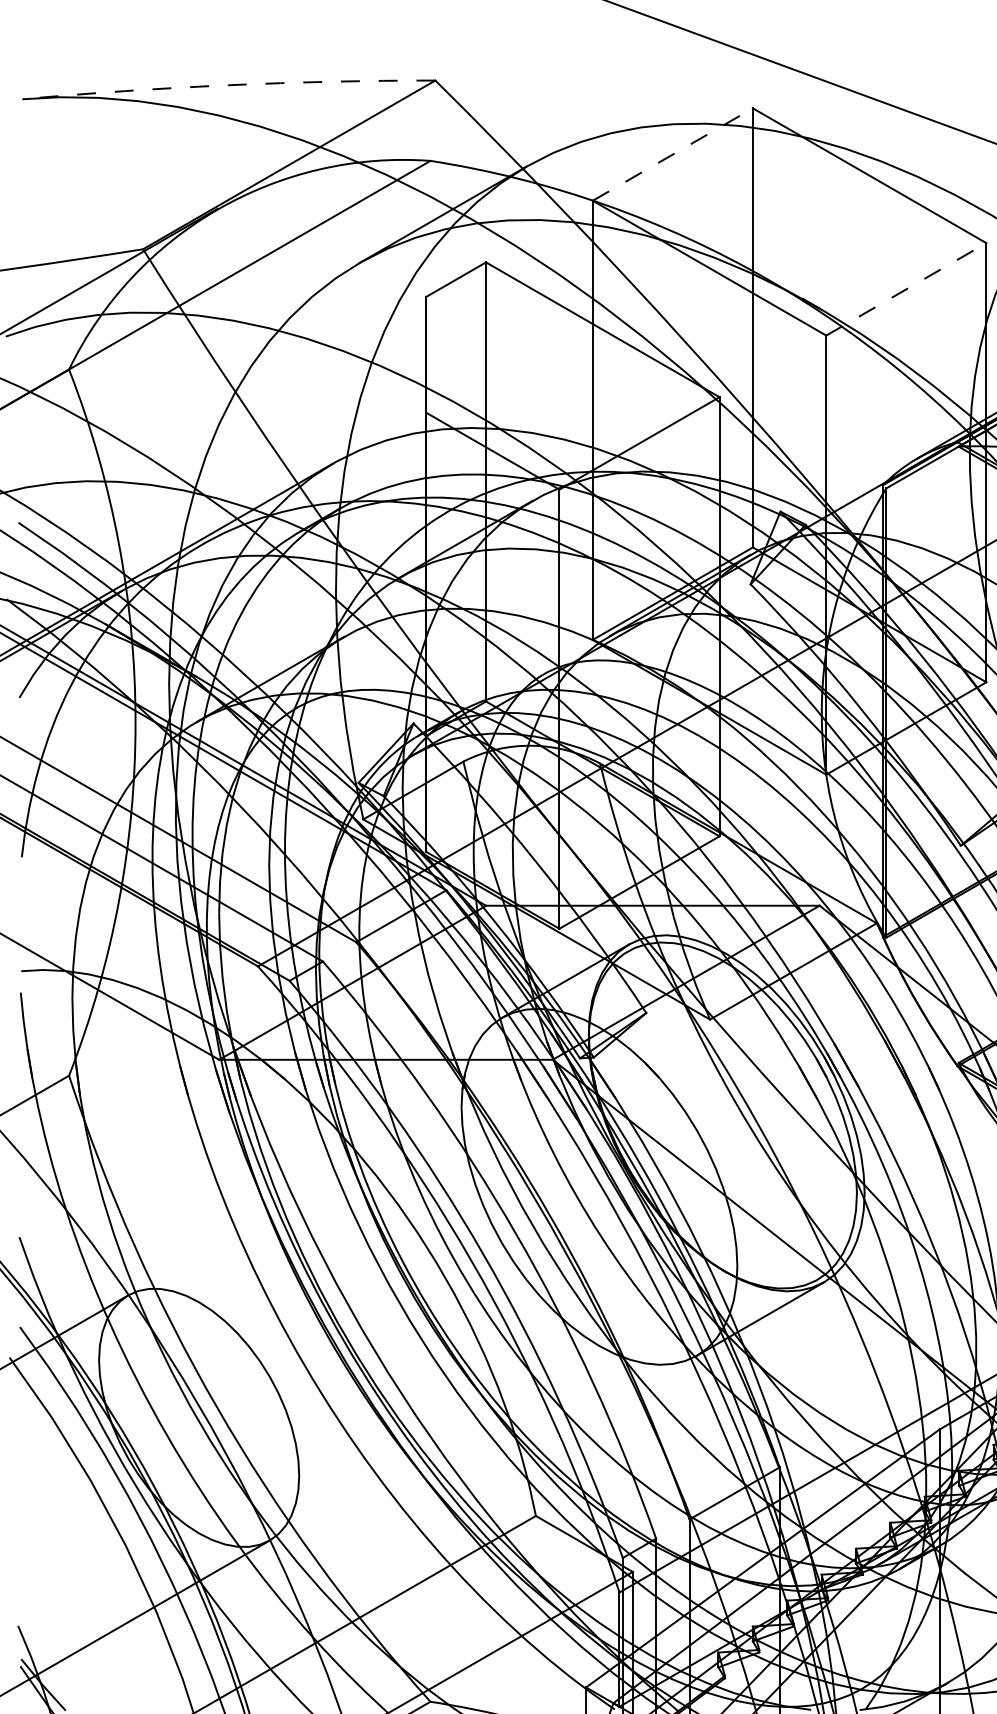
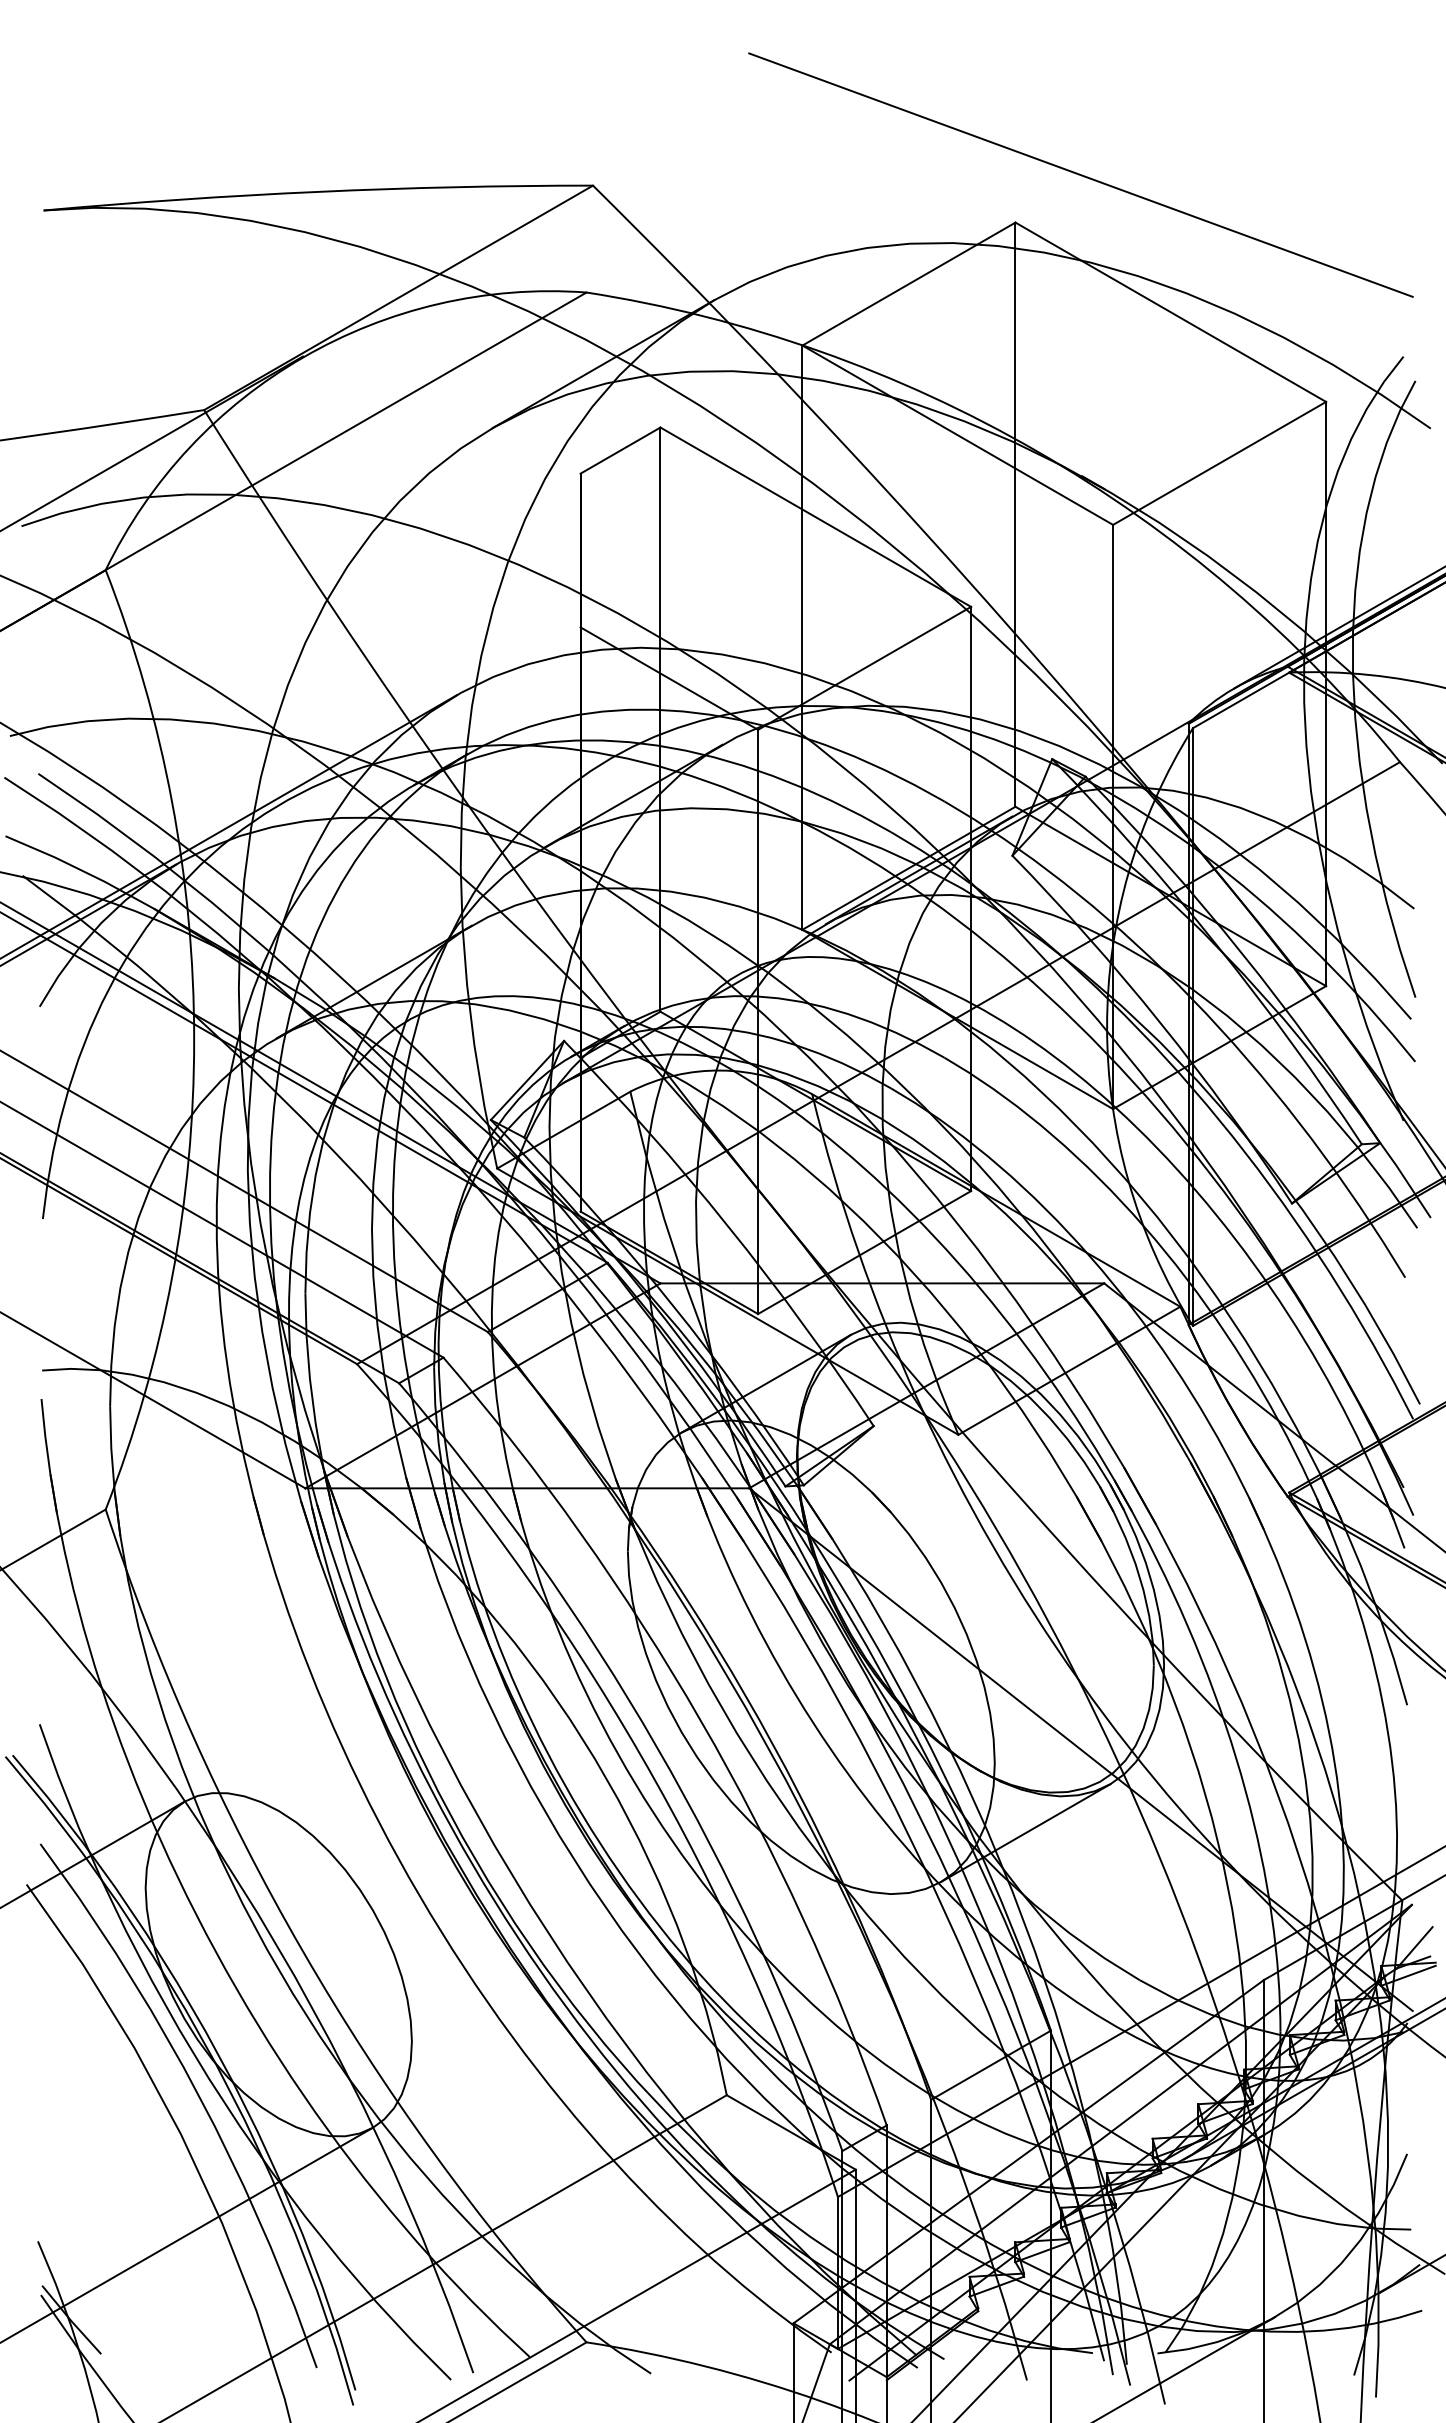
arc: (229, 84) -> (318, 191), dashed -> solid
line: (672, 154) -> (908, 284), dashed -> solid
line: (906, 289) -> (1219, 463), dashed -> solid

